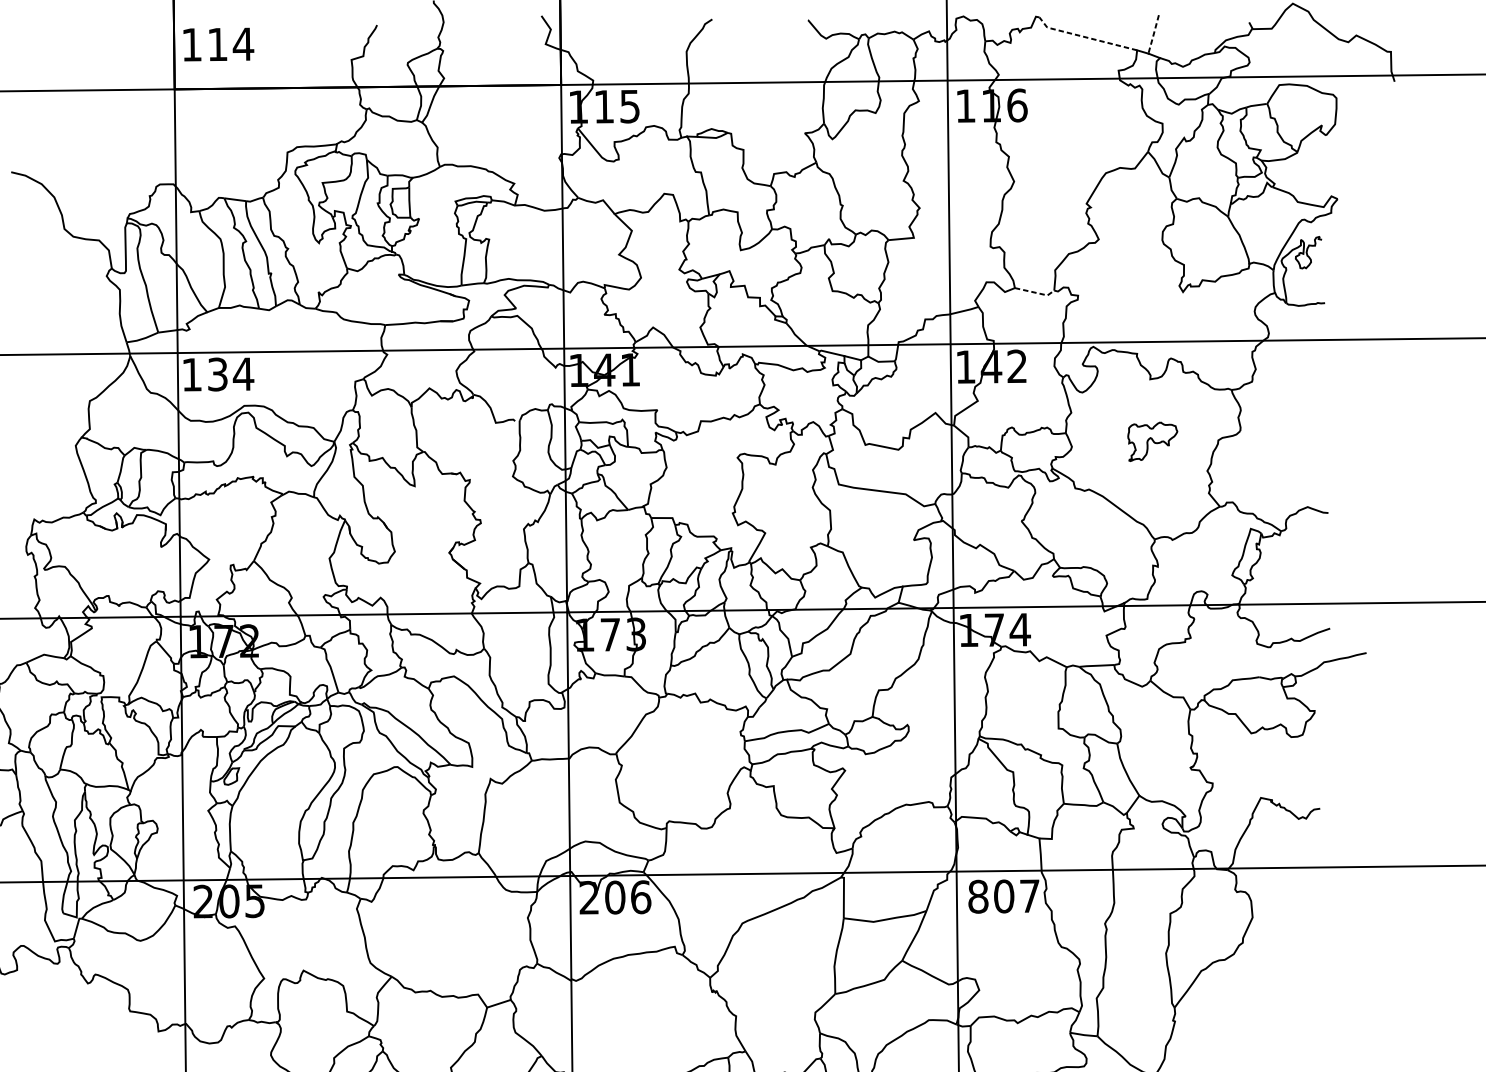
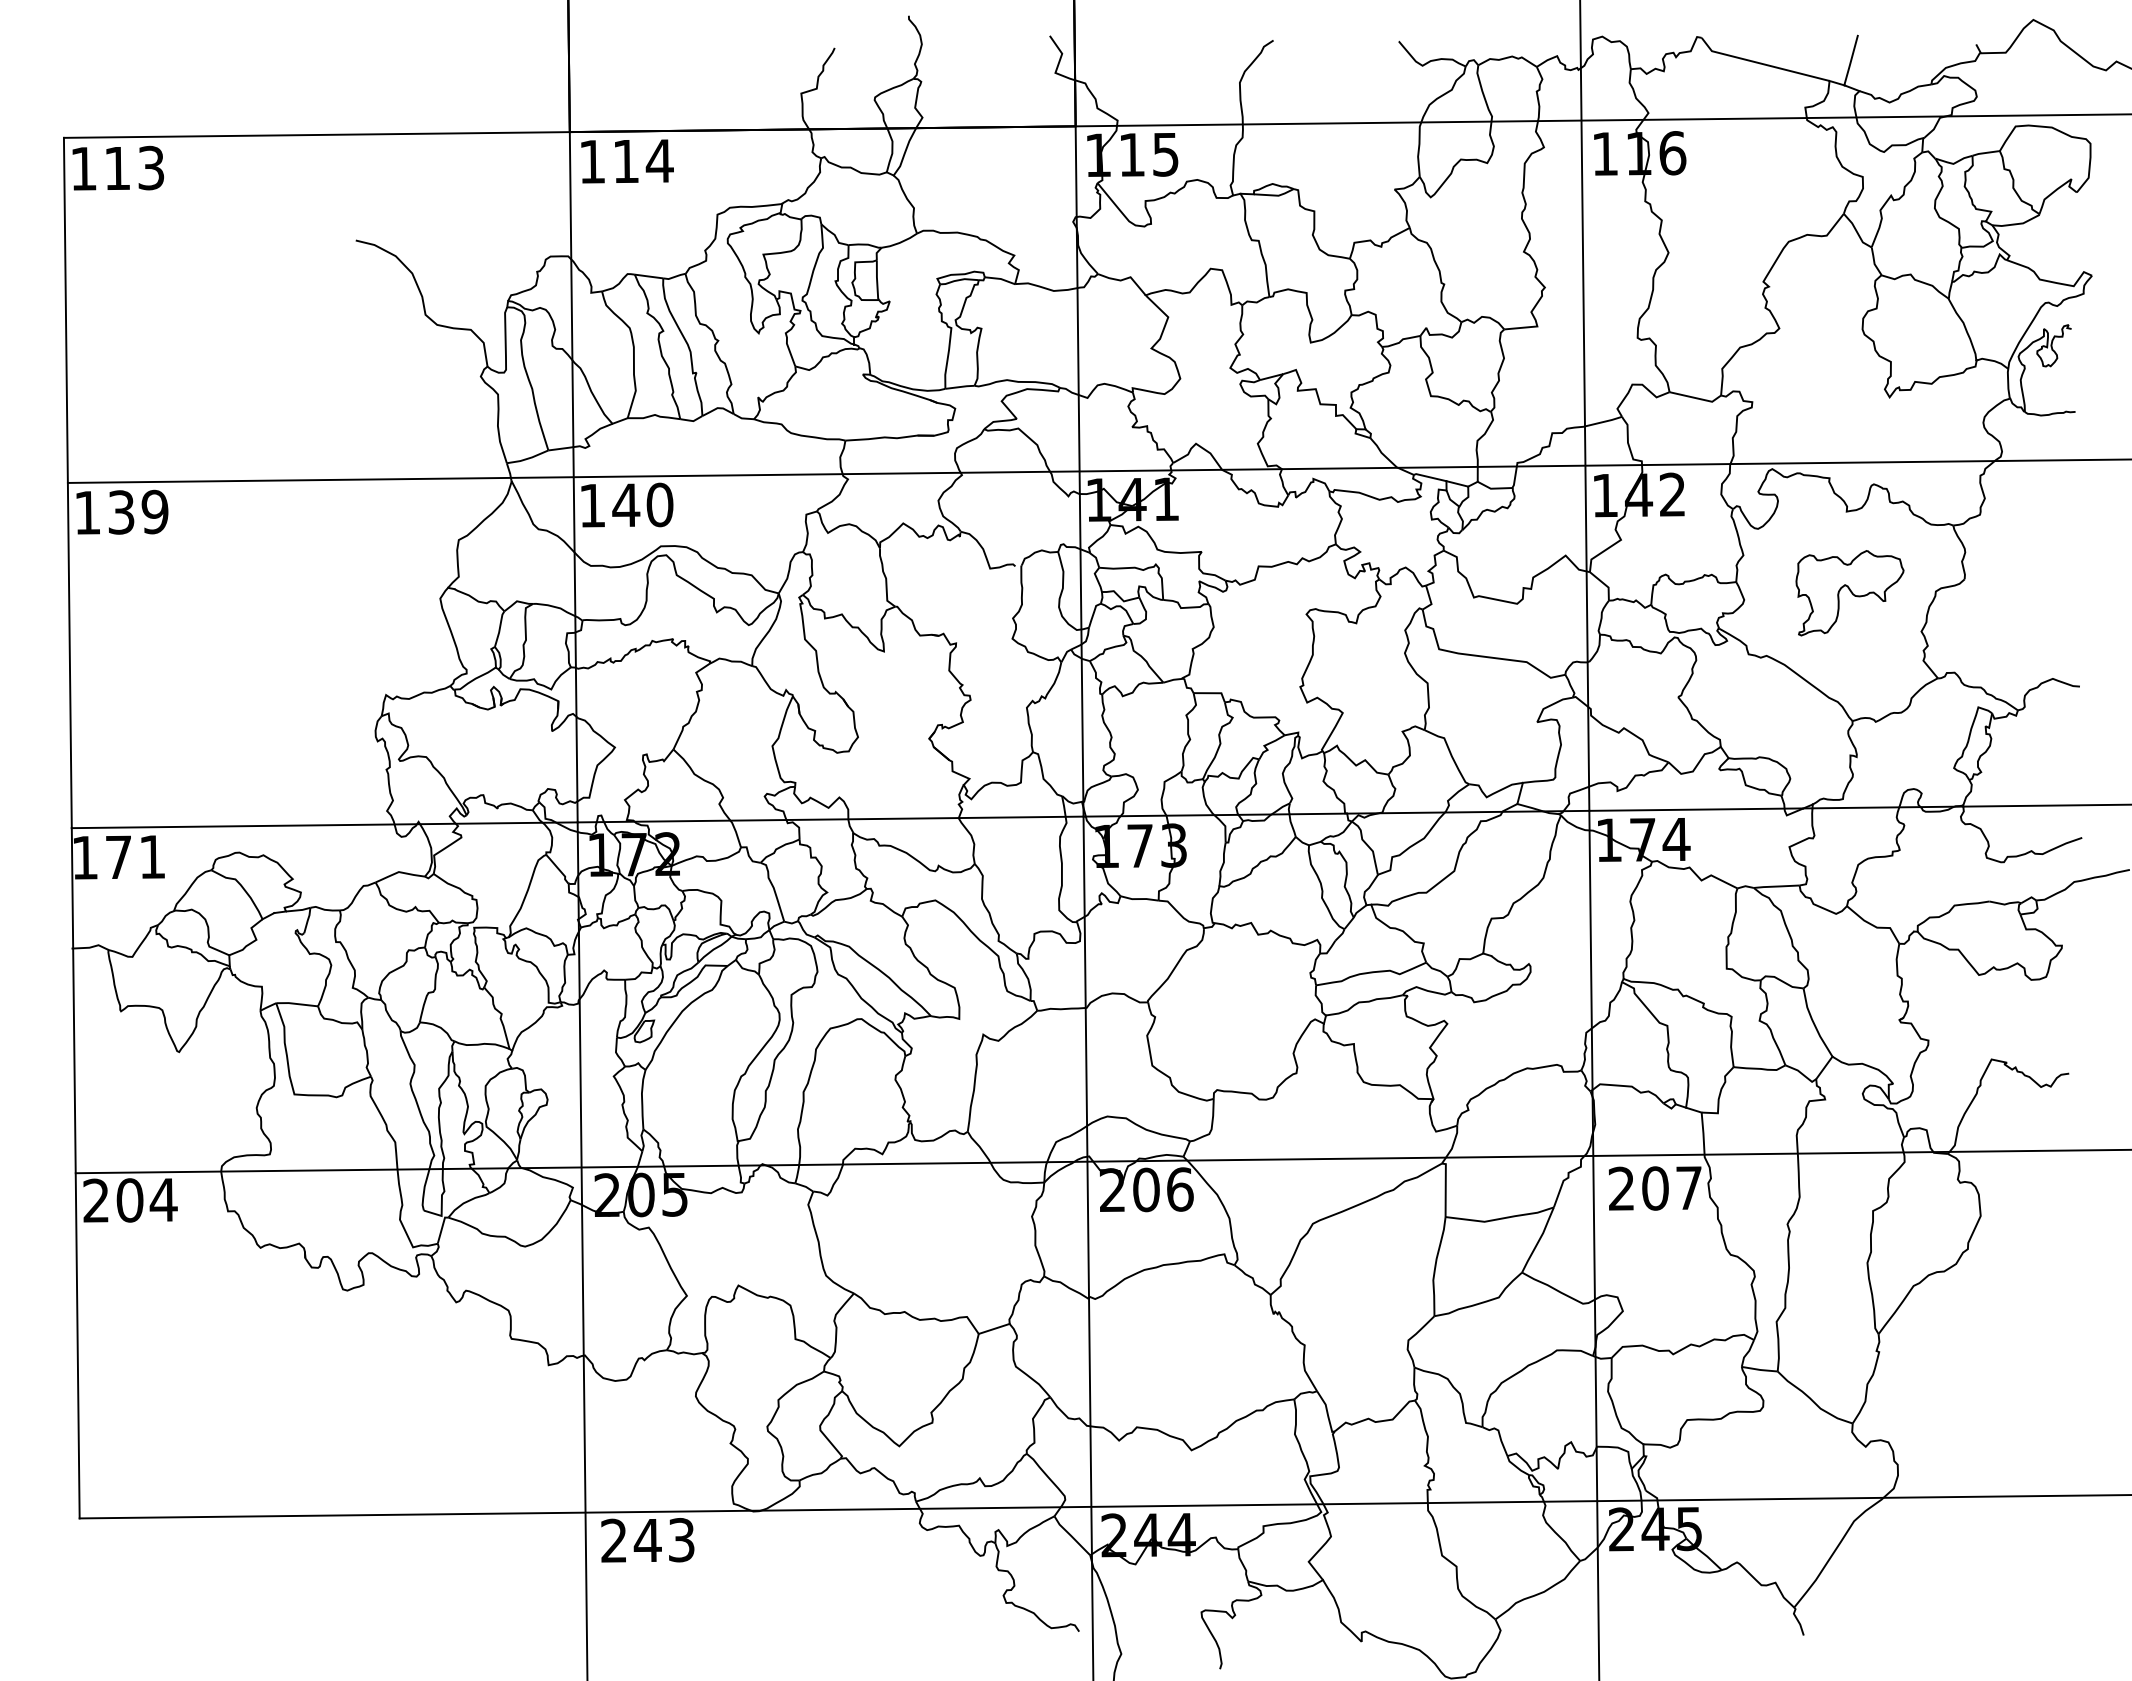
line: (1153, 35) -> (1850, 61), dashed -> solid
line: (1085, 36) -> (1762, 63), dashed -> solid
text: (218, 44) -> (627, 161), moved
line: (1035, 292) -> (1696, 398), dashed -> solid
text: (230, 373) -> (643, 504), 134 -> 140
part: (1152, 441) -> (1849, 593), size x1.67
text: (978, 896) -> (1621, 1188), 807 -> 207

